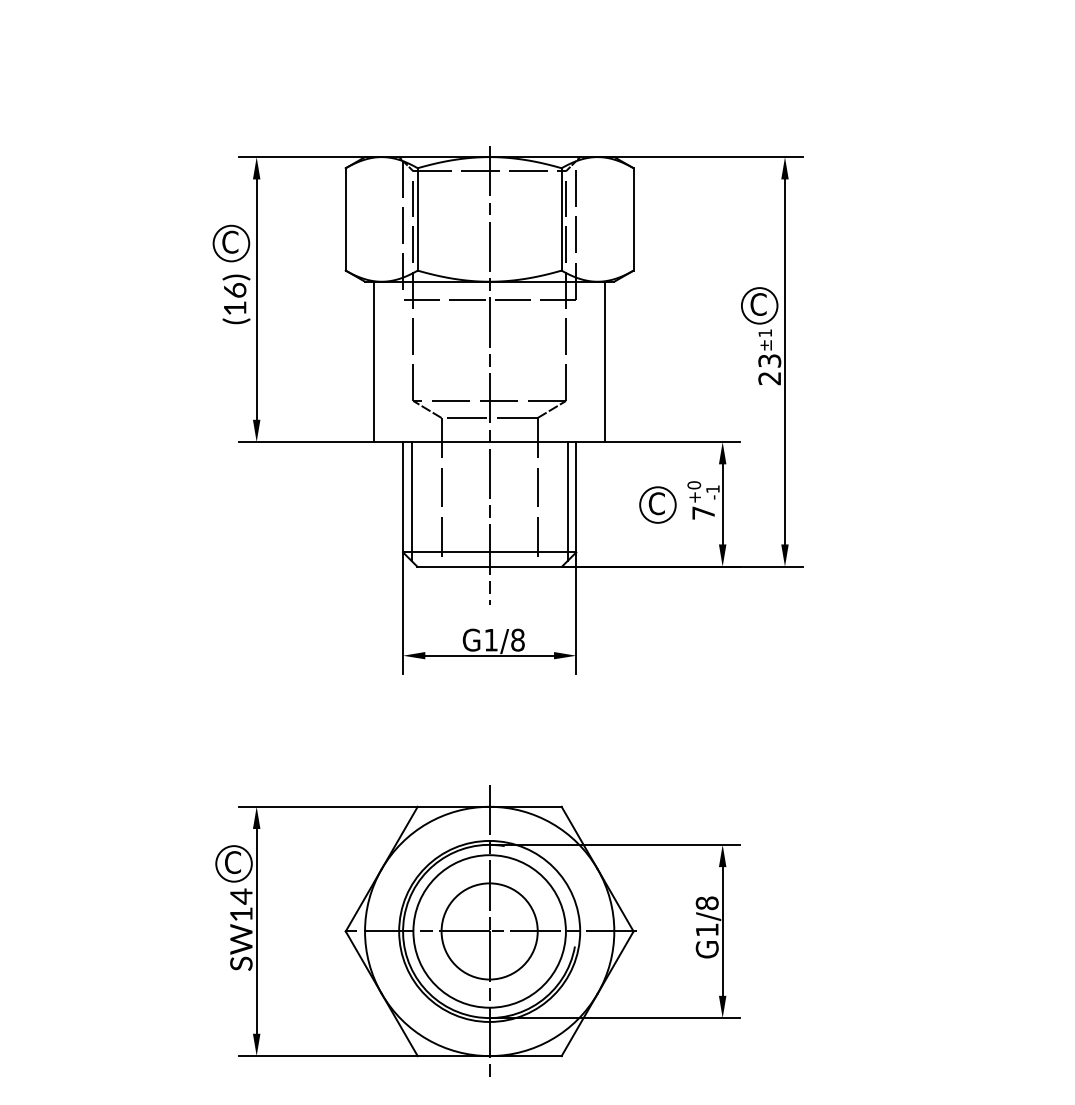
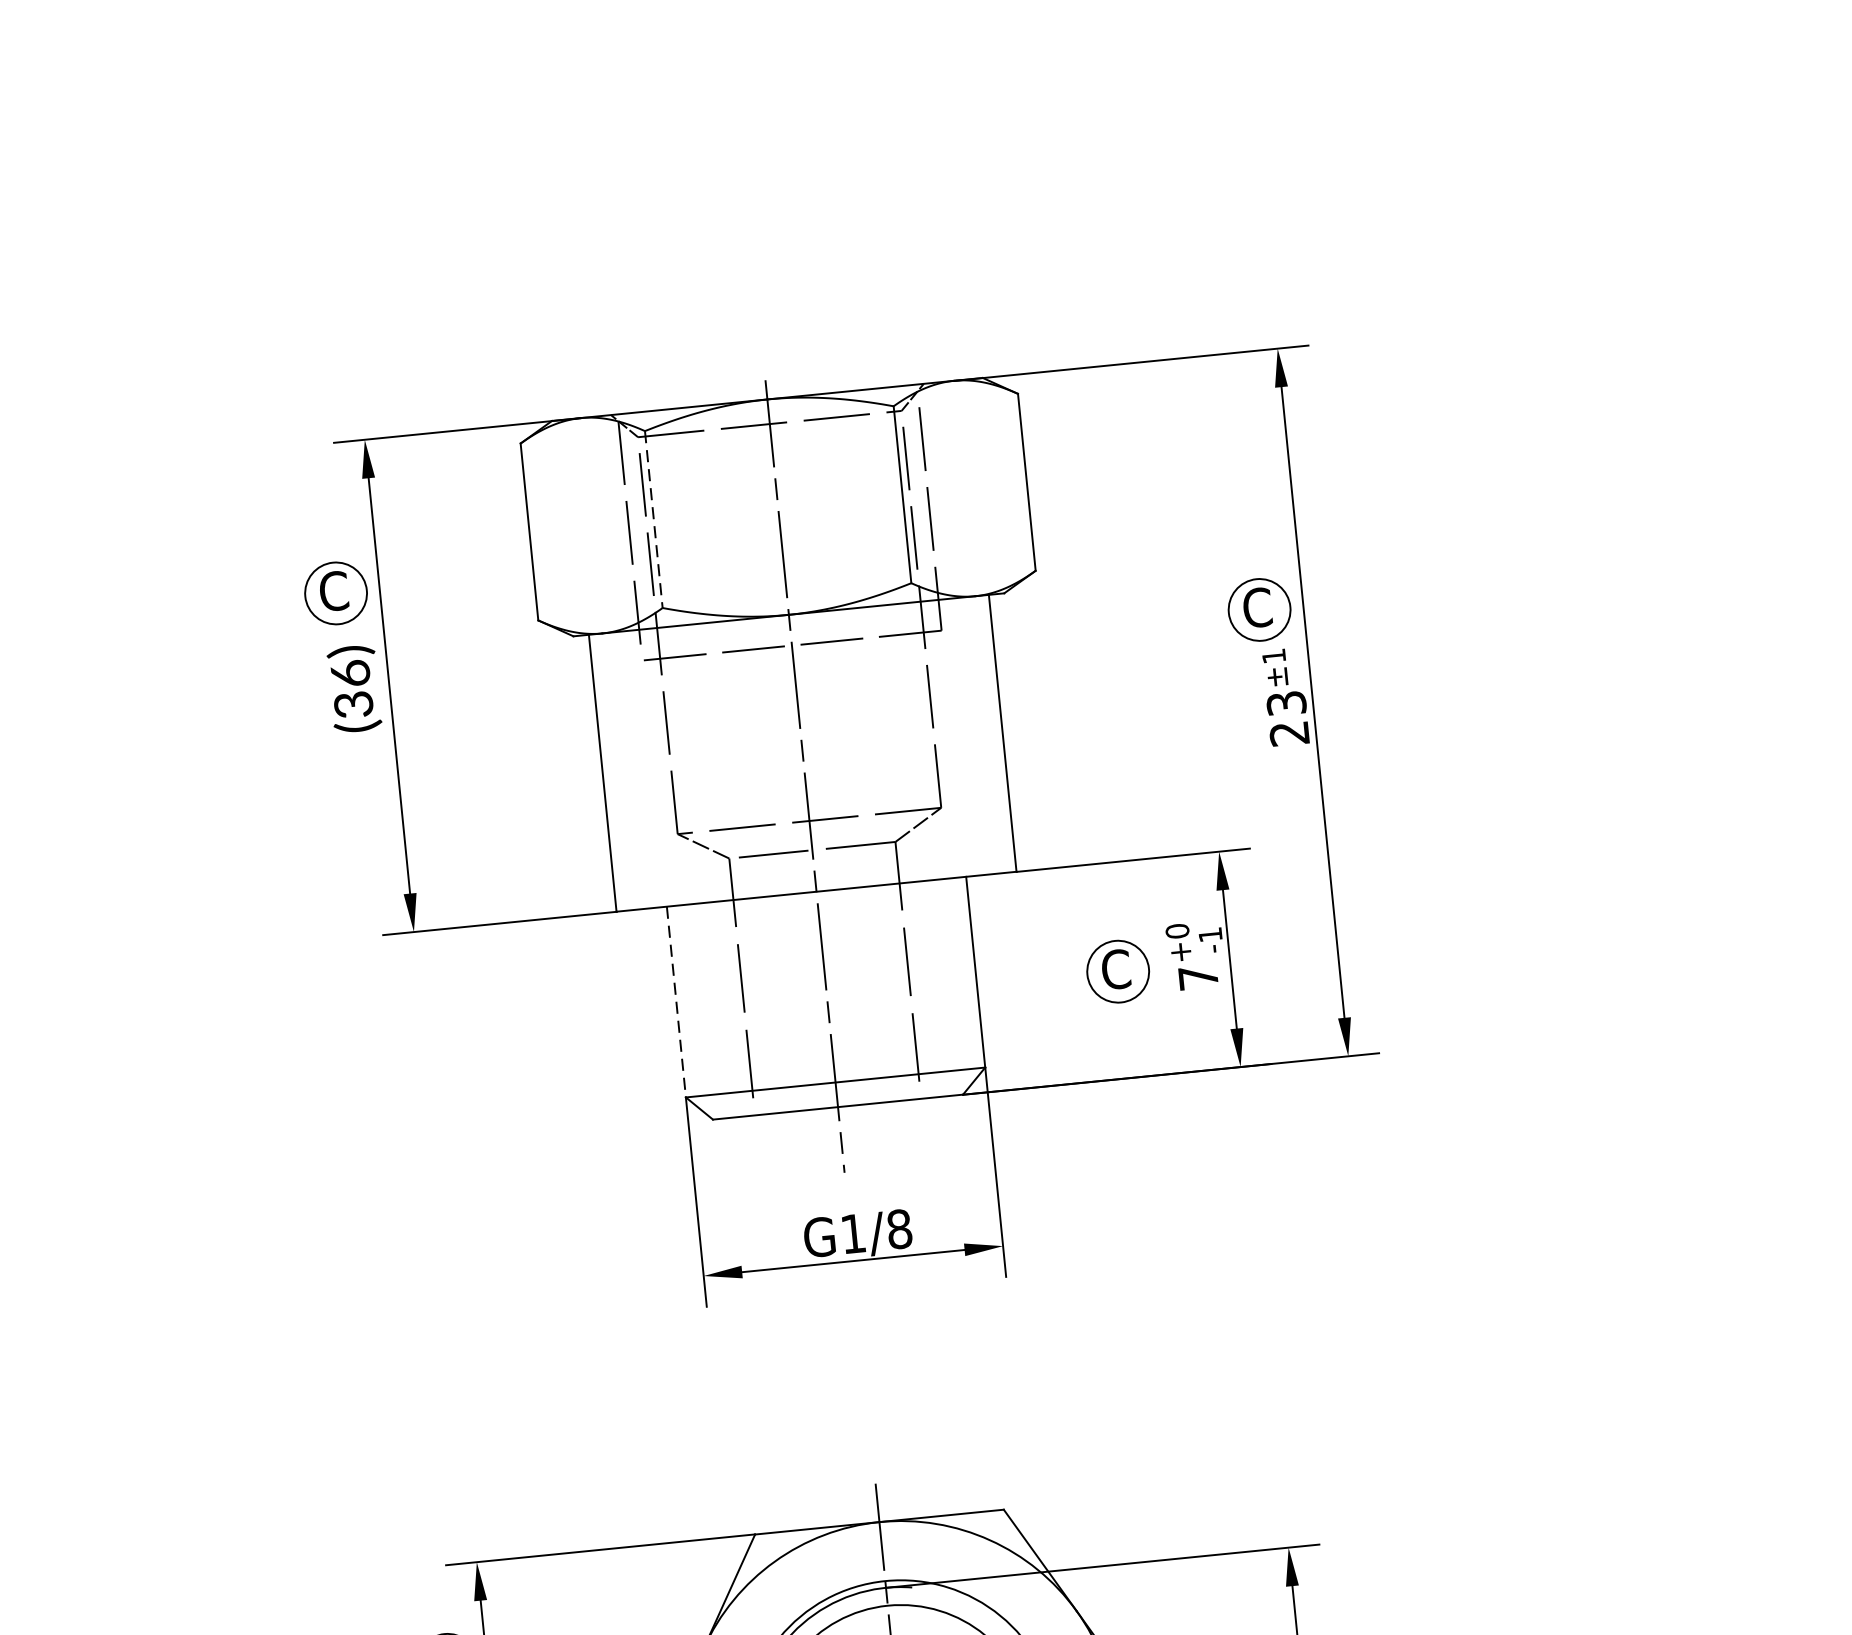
line: (417, 219) -> (653, 519), solid -> dashed
text: (234, 308) -> (352, 705), (16) -> (36)
line: (403, 497) -> (677, 1002), solid -> dashed
line: (411, 501) -> (691, 1008), removed
line: (567, 501) -> (961, 981), removed

